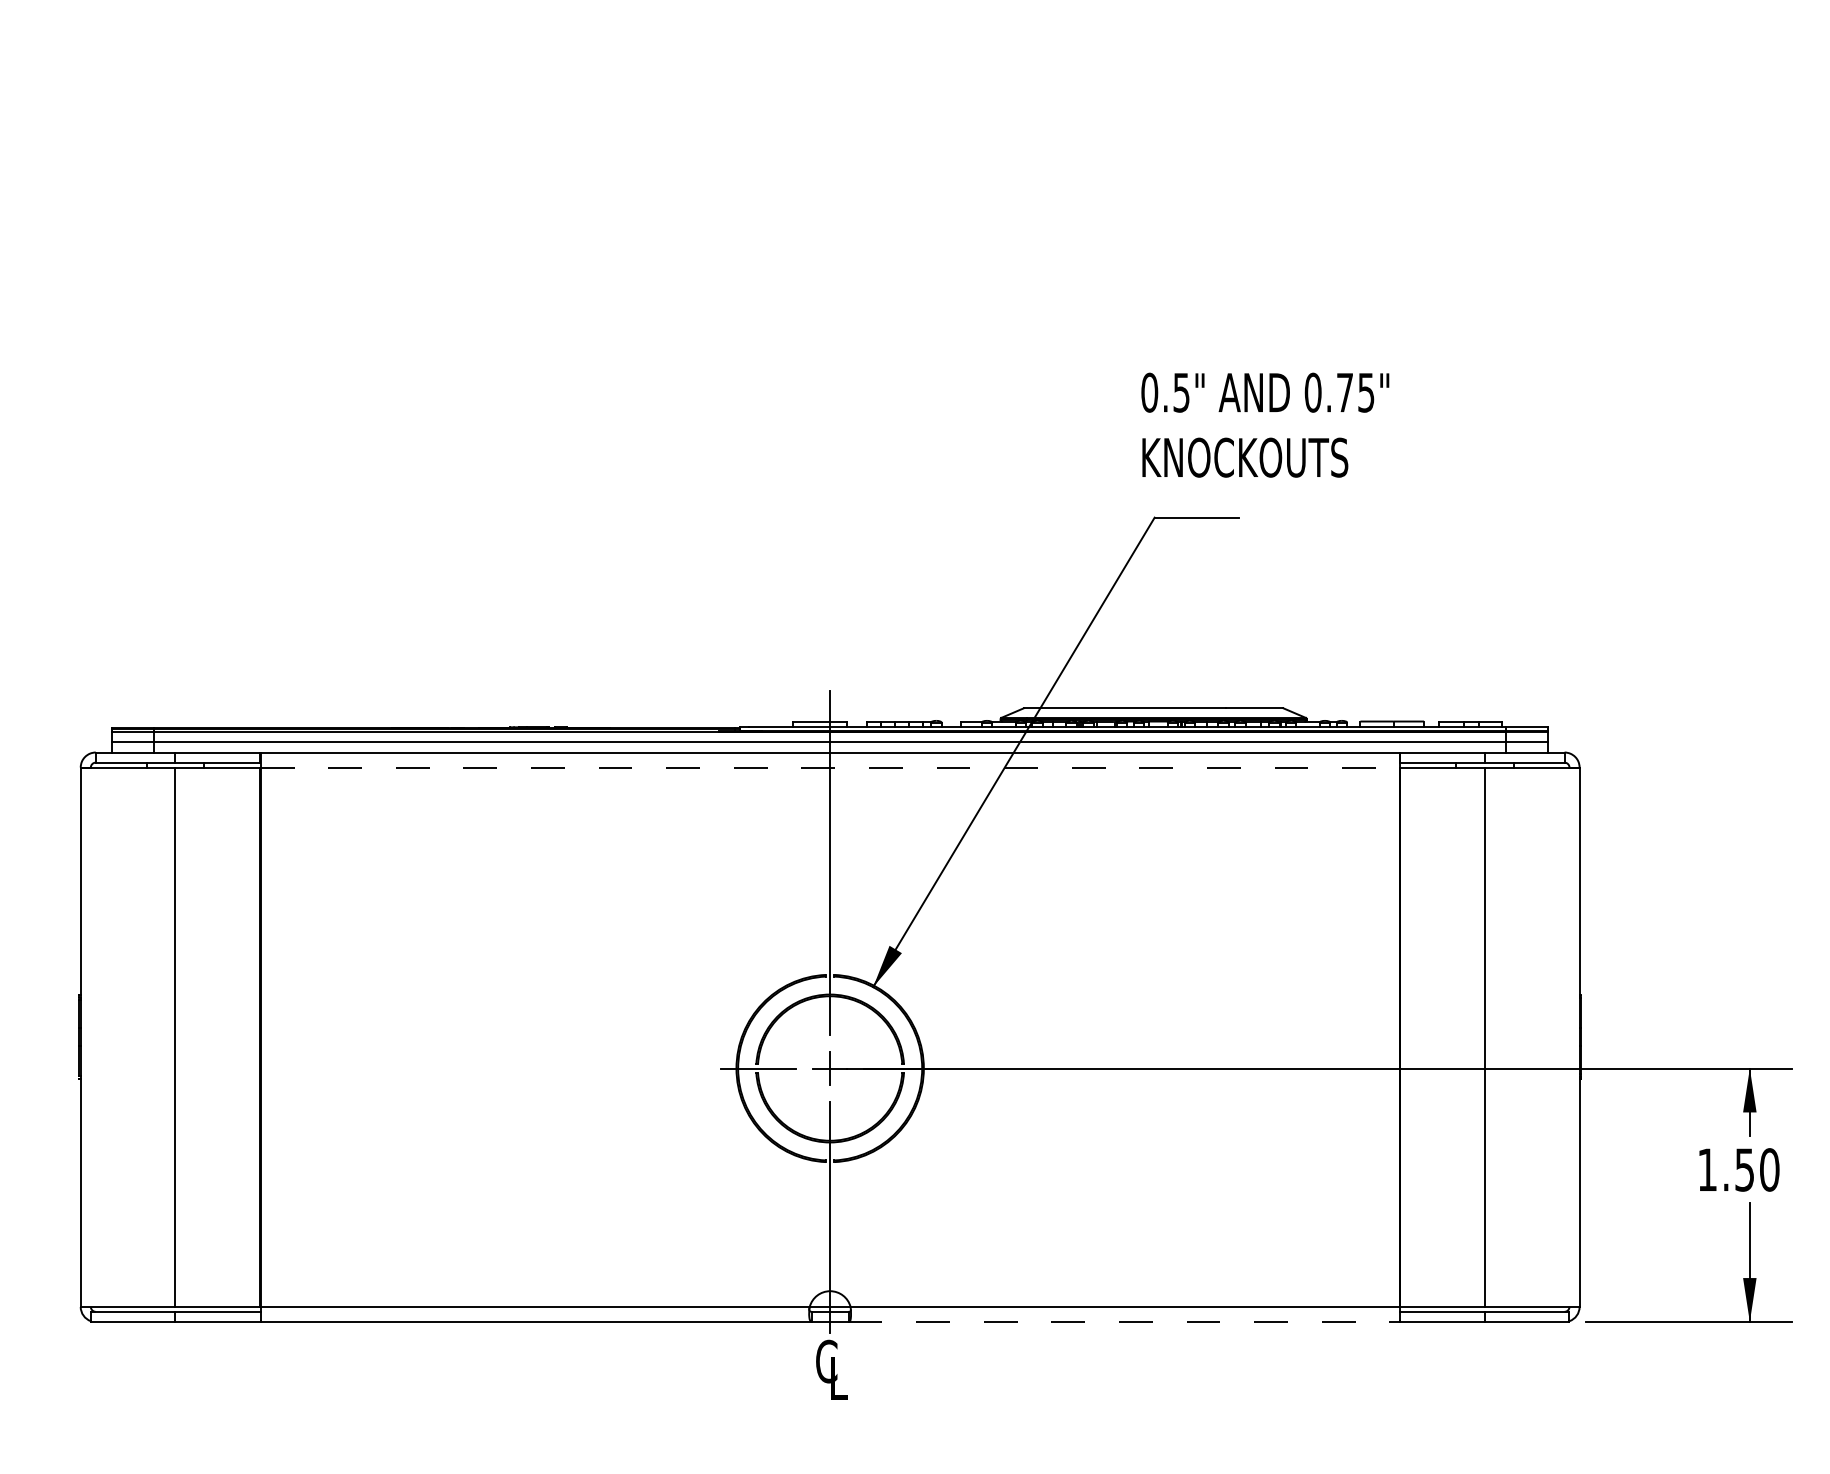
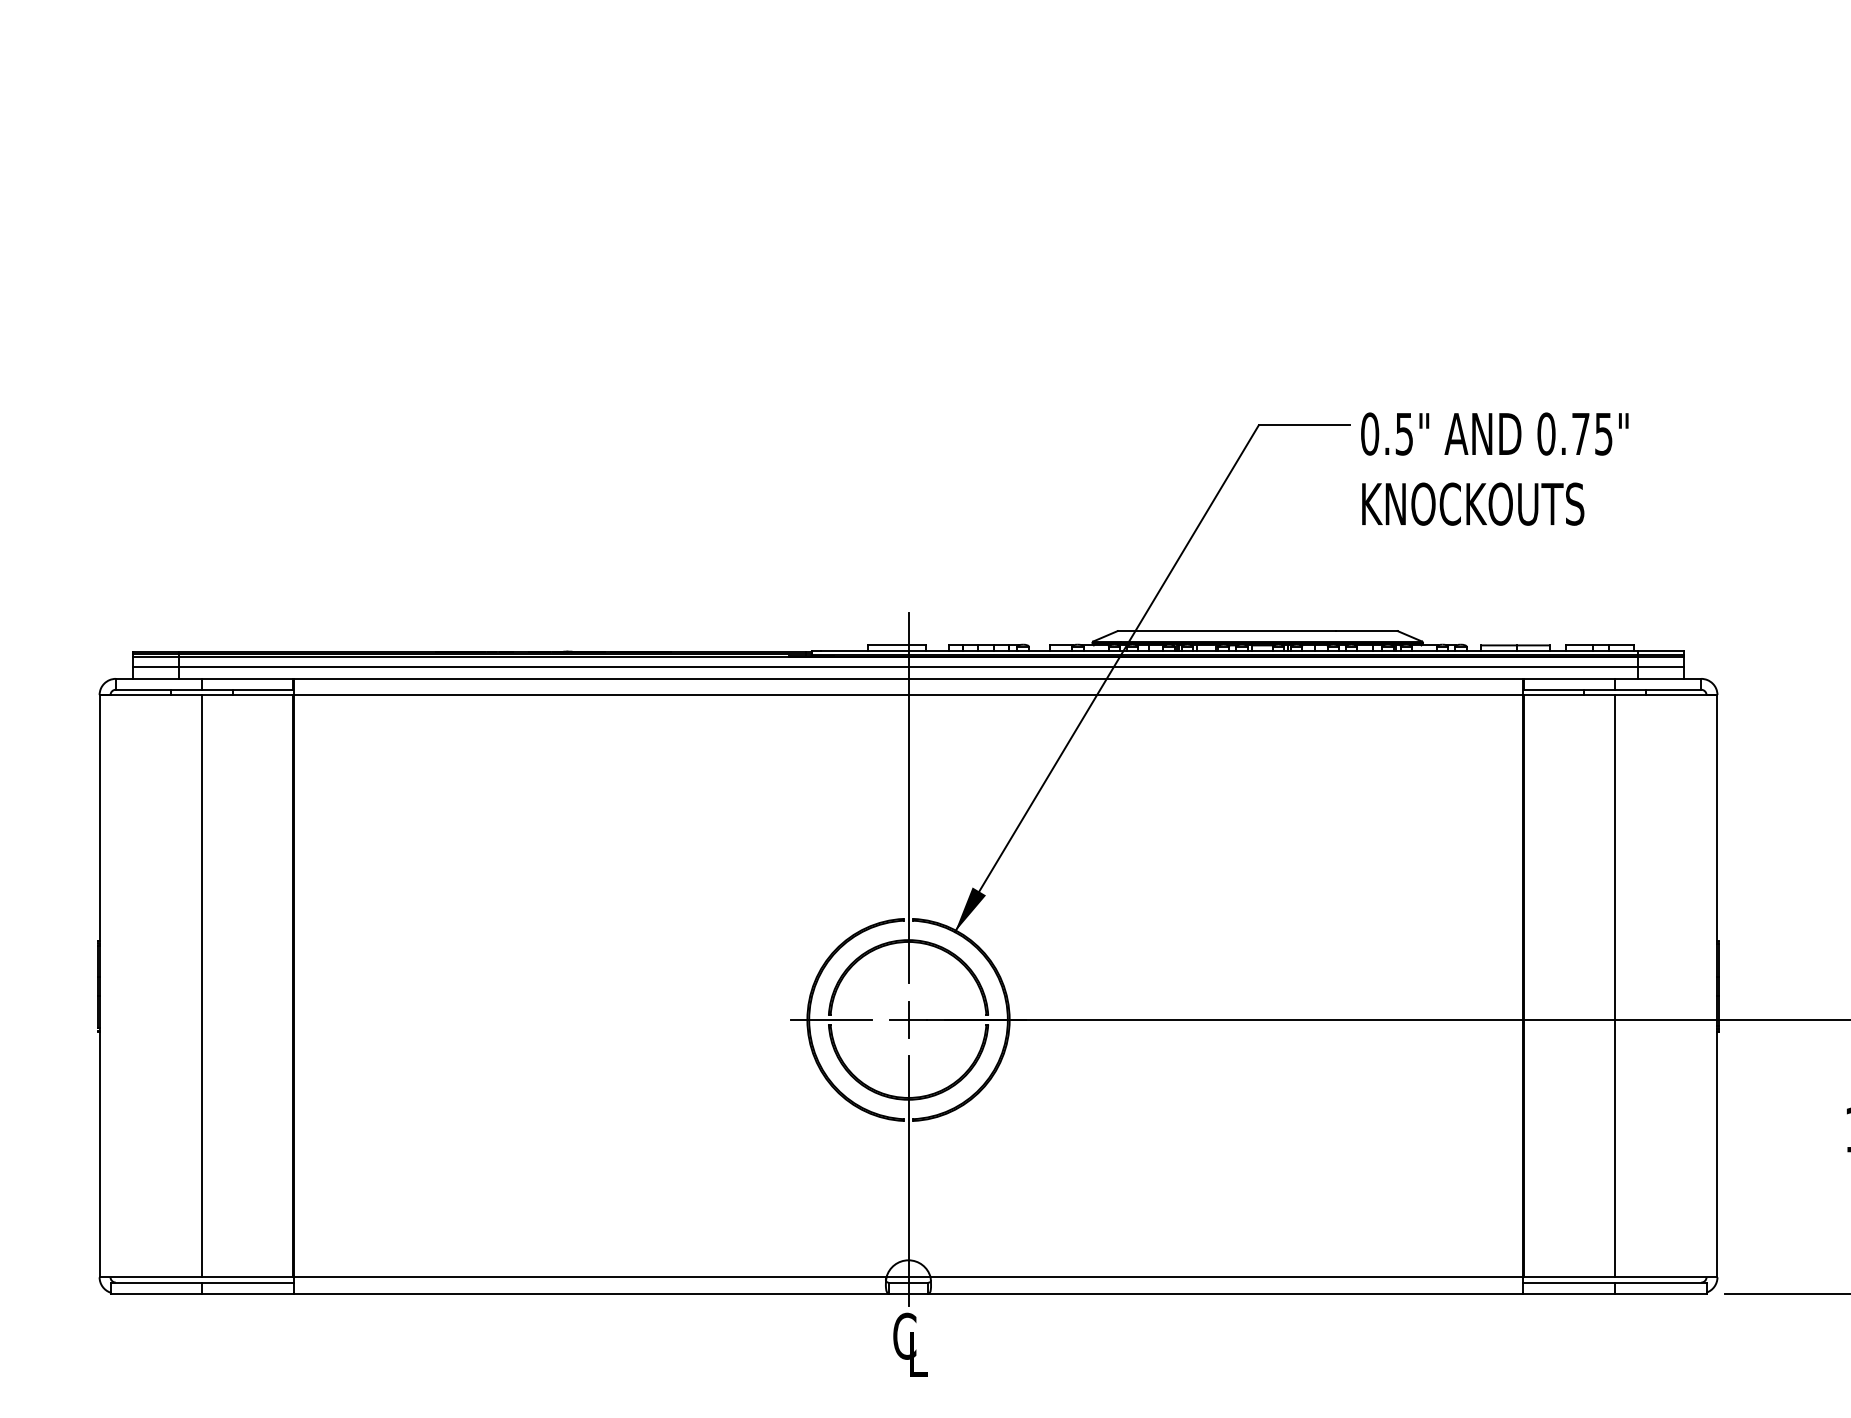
text: (1265, 424) -> (1495, 468), moved
line: (830, 767) -> (908, 695), dashed -> solid
line: (1124, 1321) -> (1226, 1293), dashed -> solid

